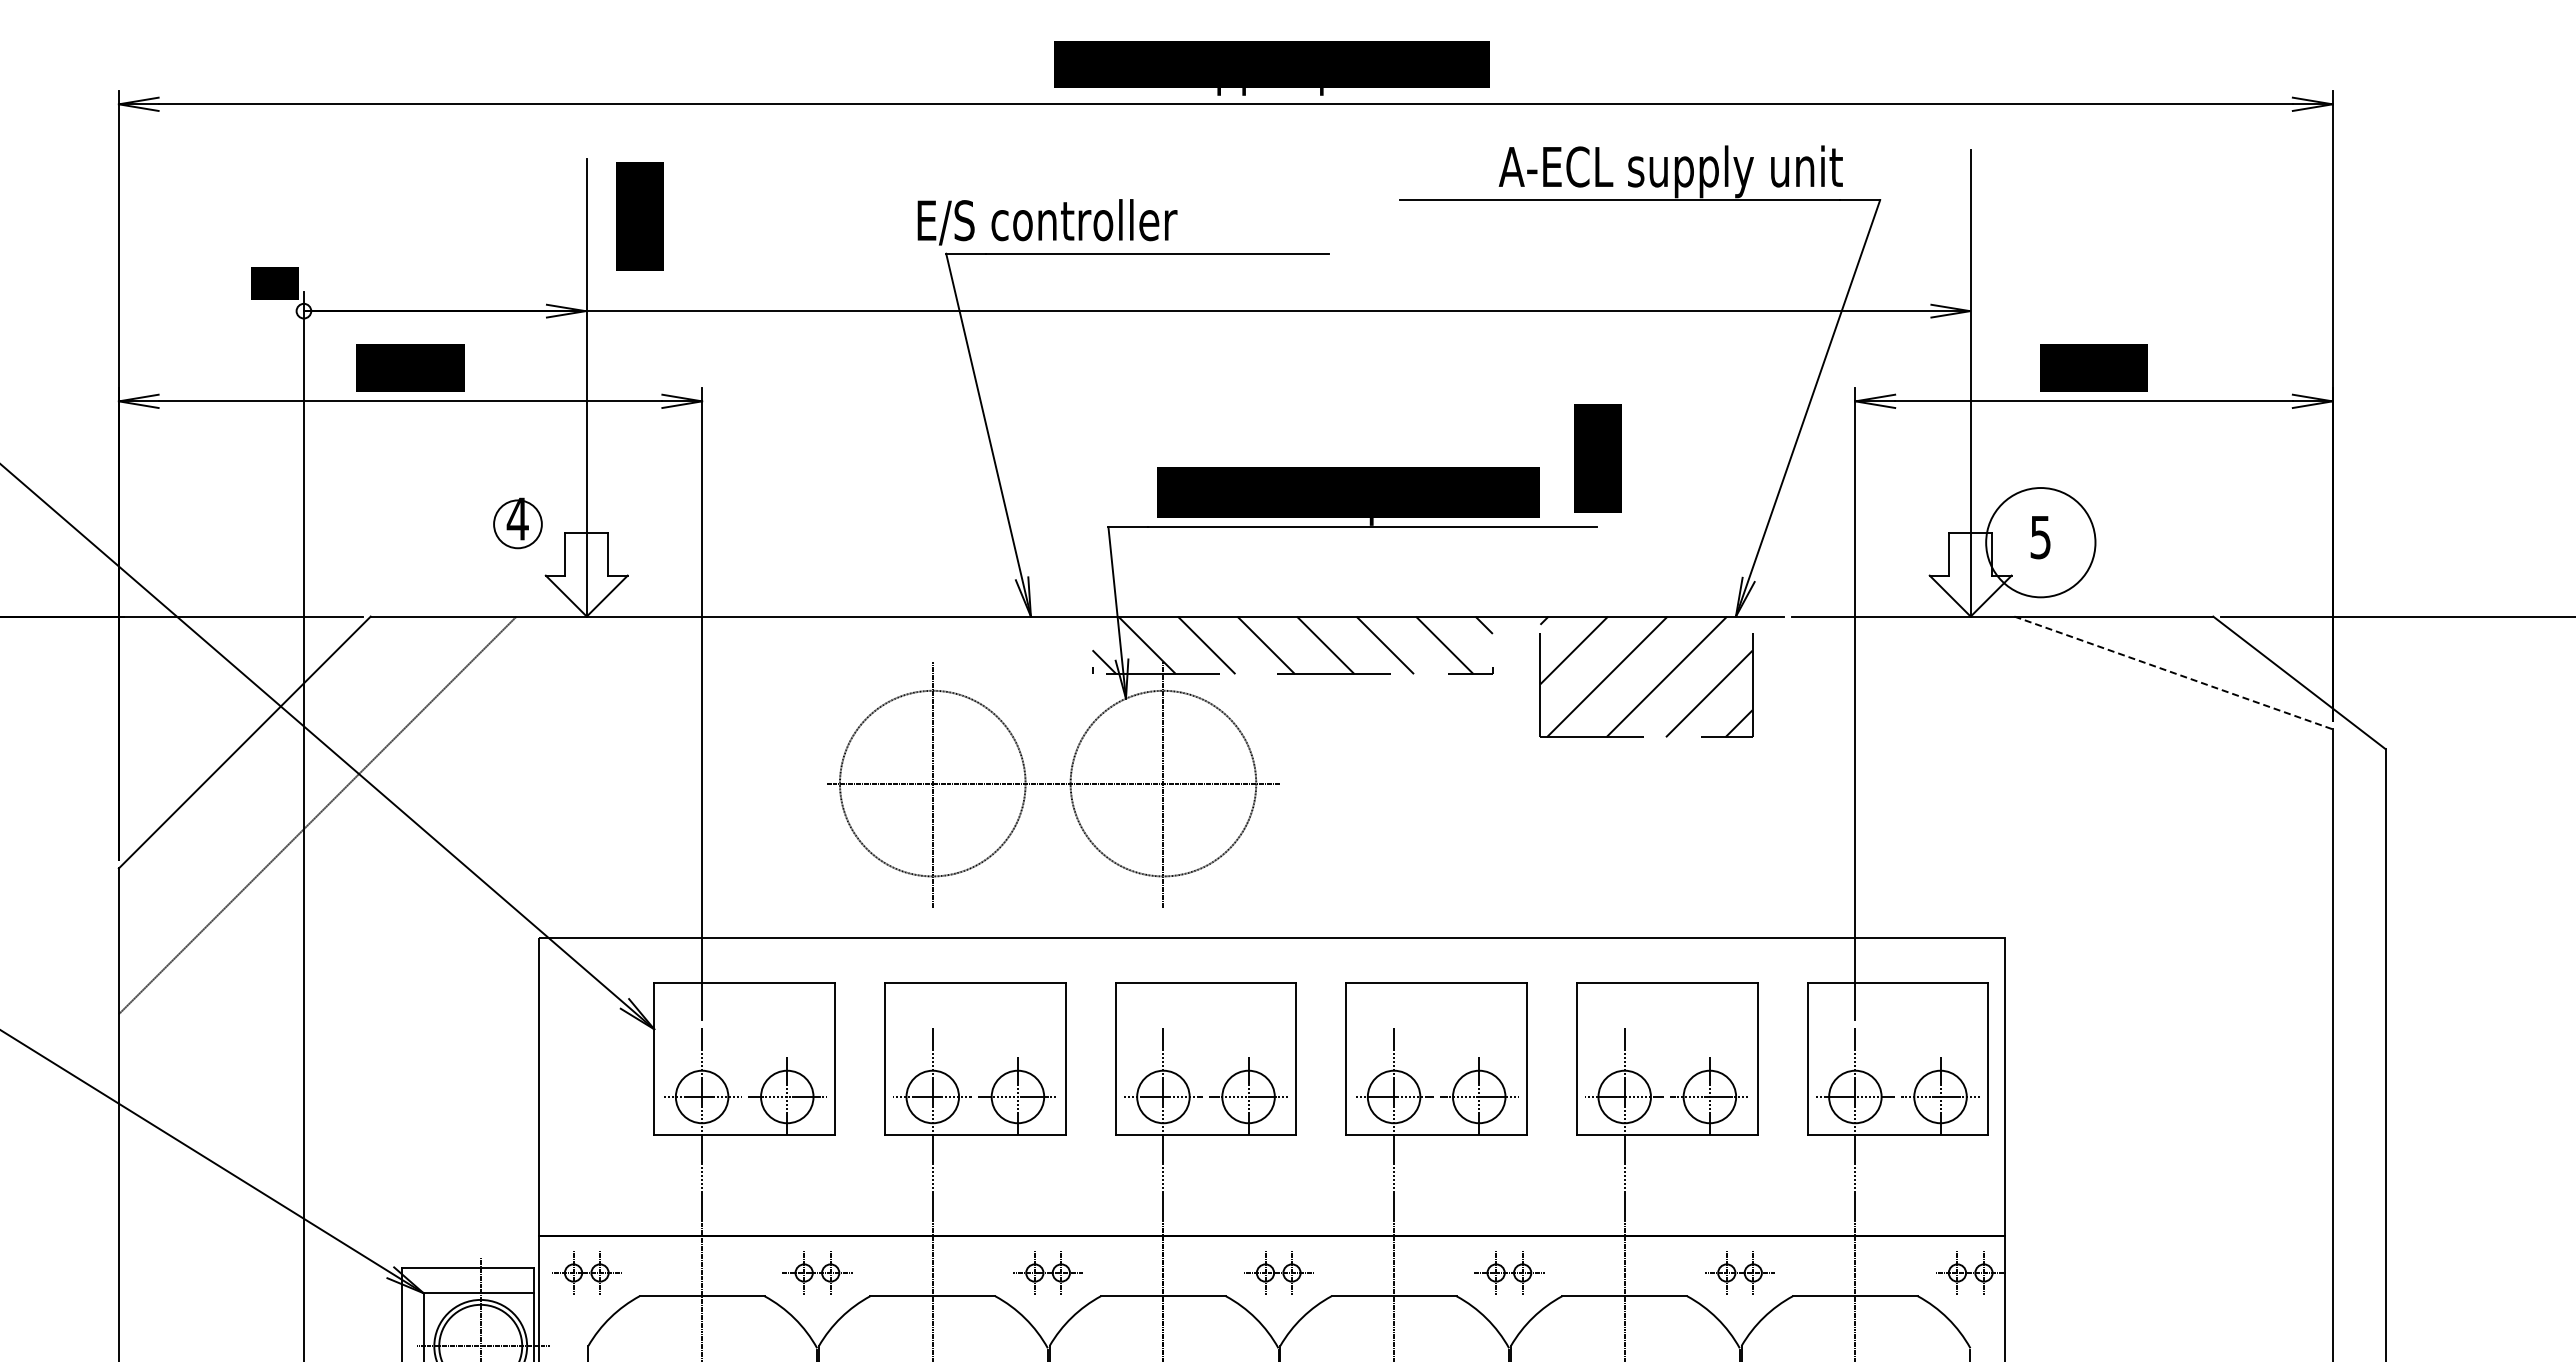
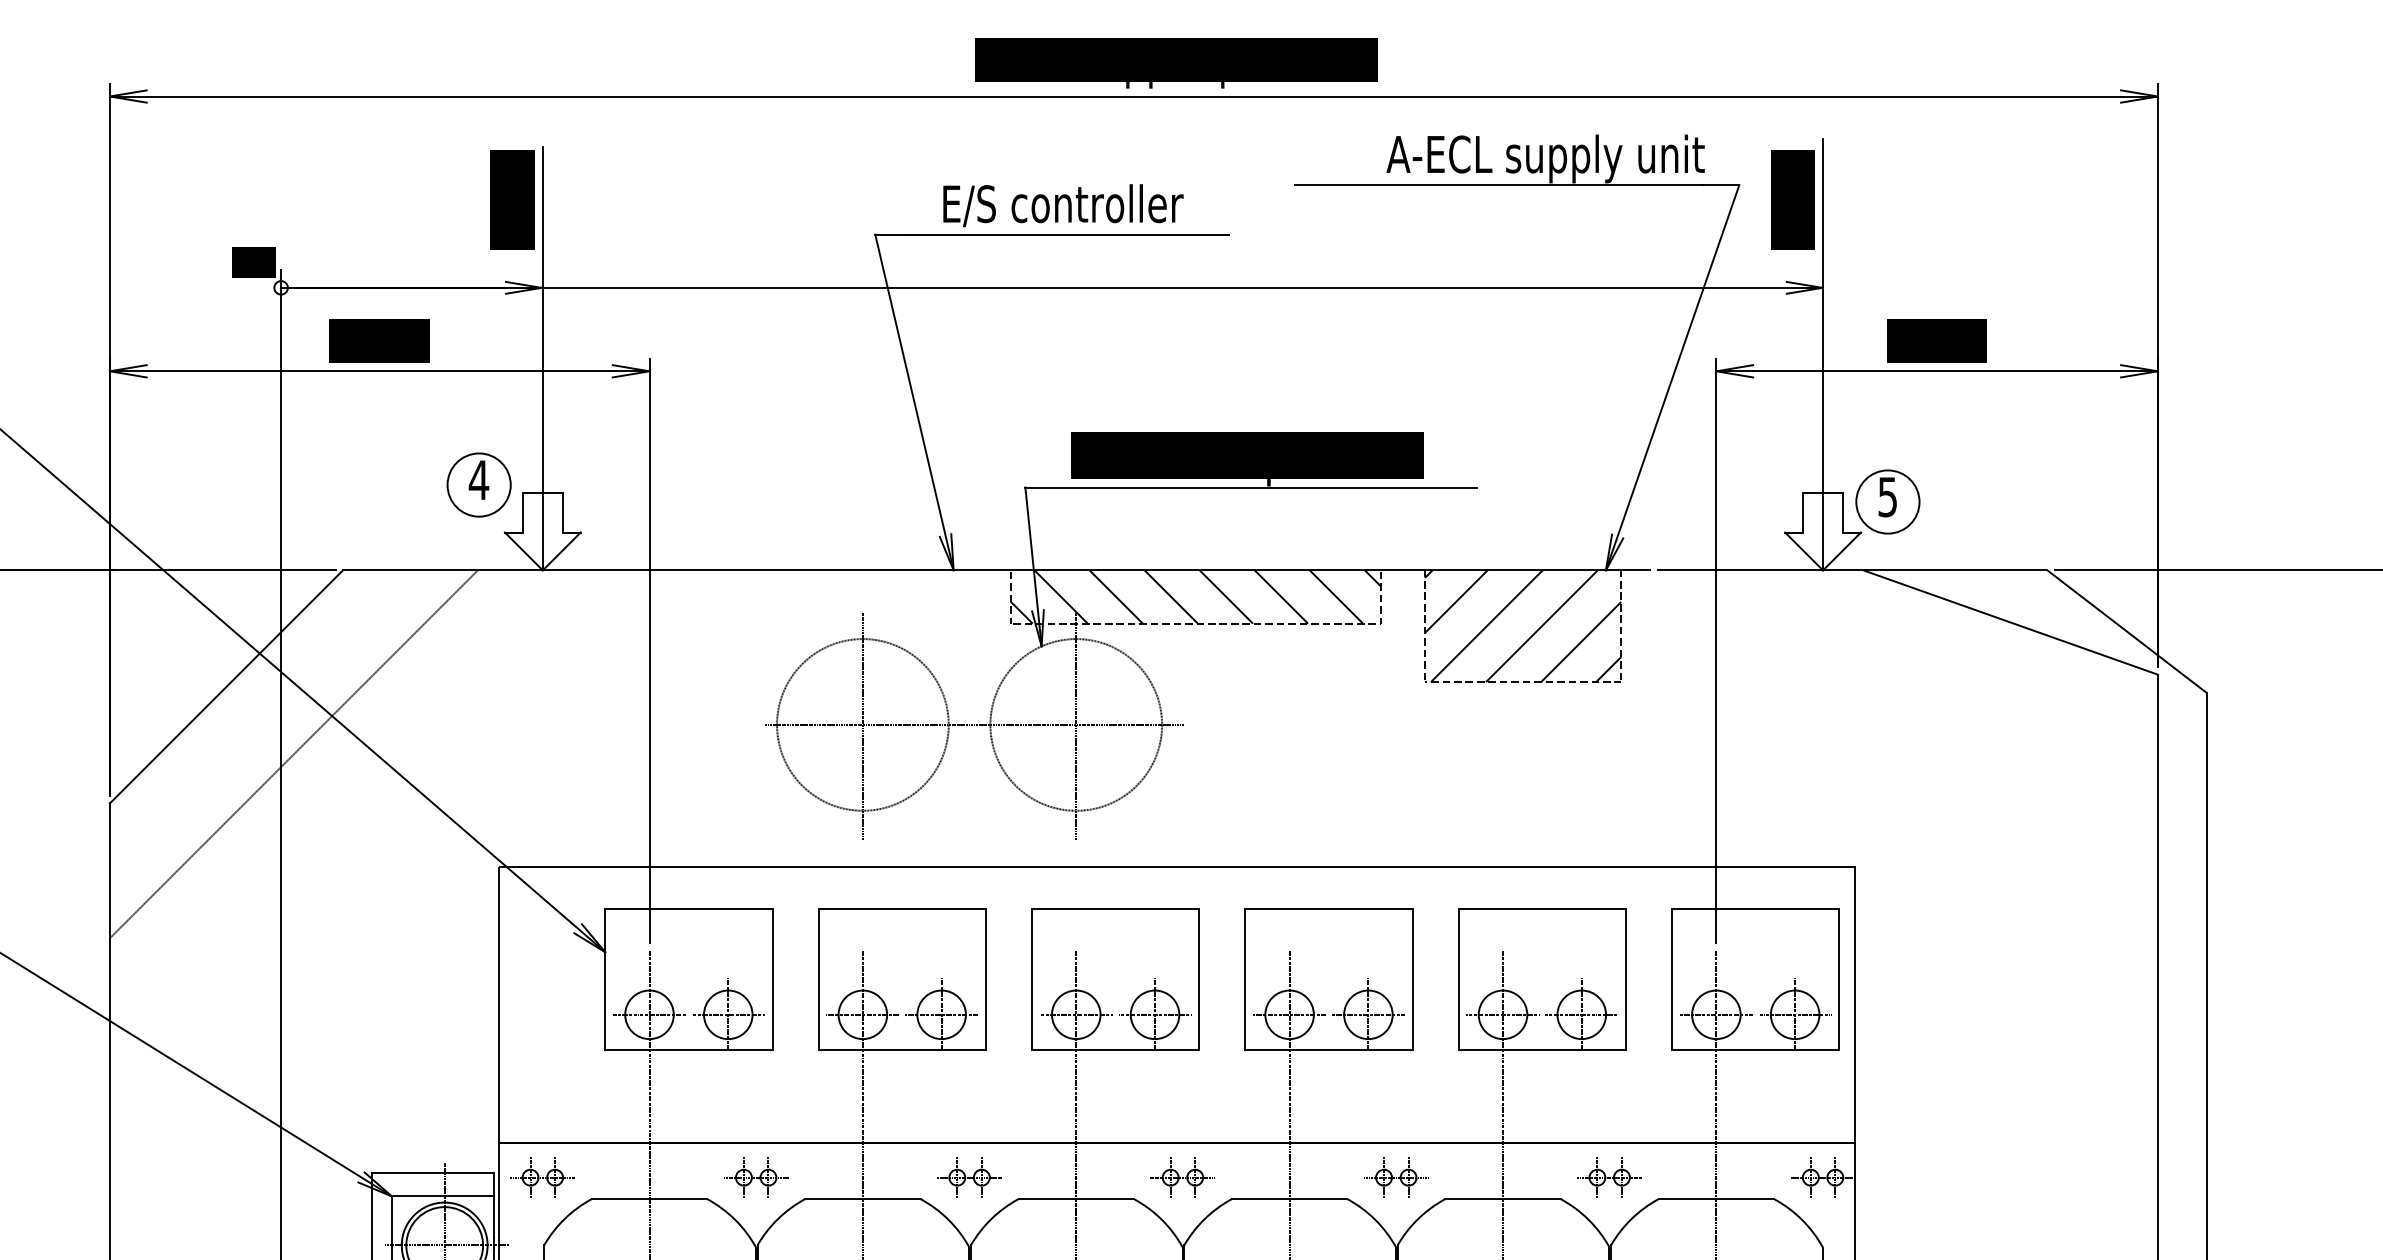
text: (639, 216) -> (512, 200), moved
text: (1047, 222) -> (1063, 205), moved
text: (1597, 458) -> (1792, 200), moved
circle: (517, 524) -> (478, 485), size x1.43
circle: (2040, 542) -> (1887, 501), size x0.62
line: (2173, 672) -> (2010, 622), dashed -> solid

